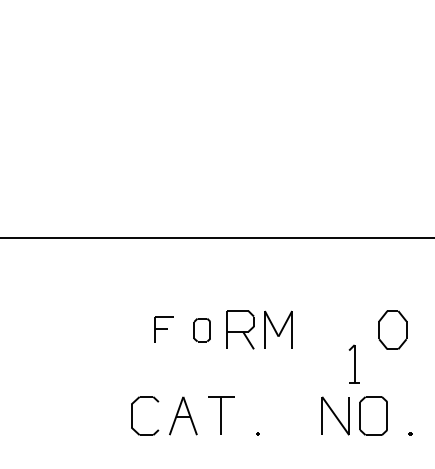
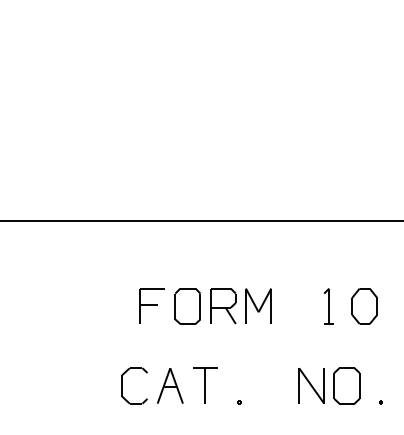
part: (163, 329) -> (151, 305), size x1.43
part: (202, 329) -> (188, 305), size x1.67
part: (353, 363) -> (328, 305), moved

